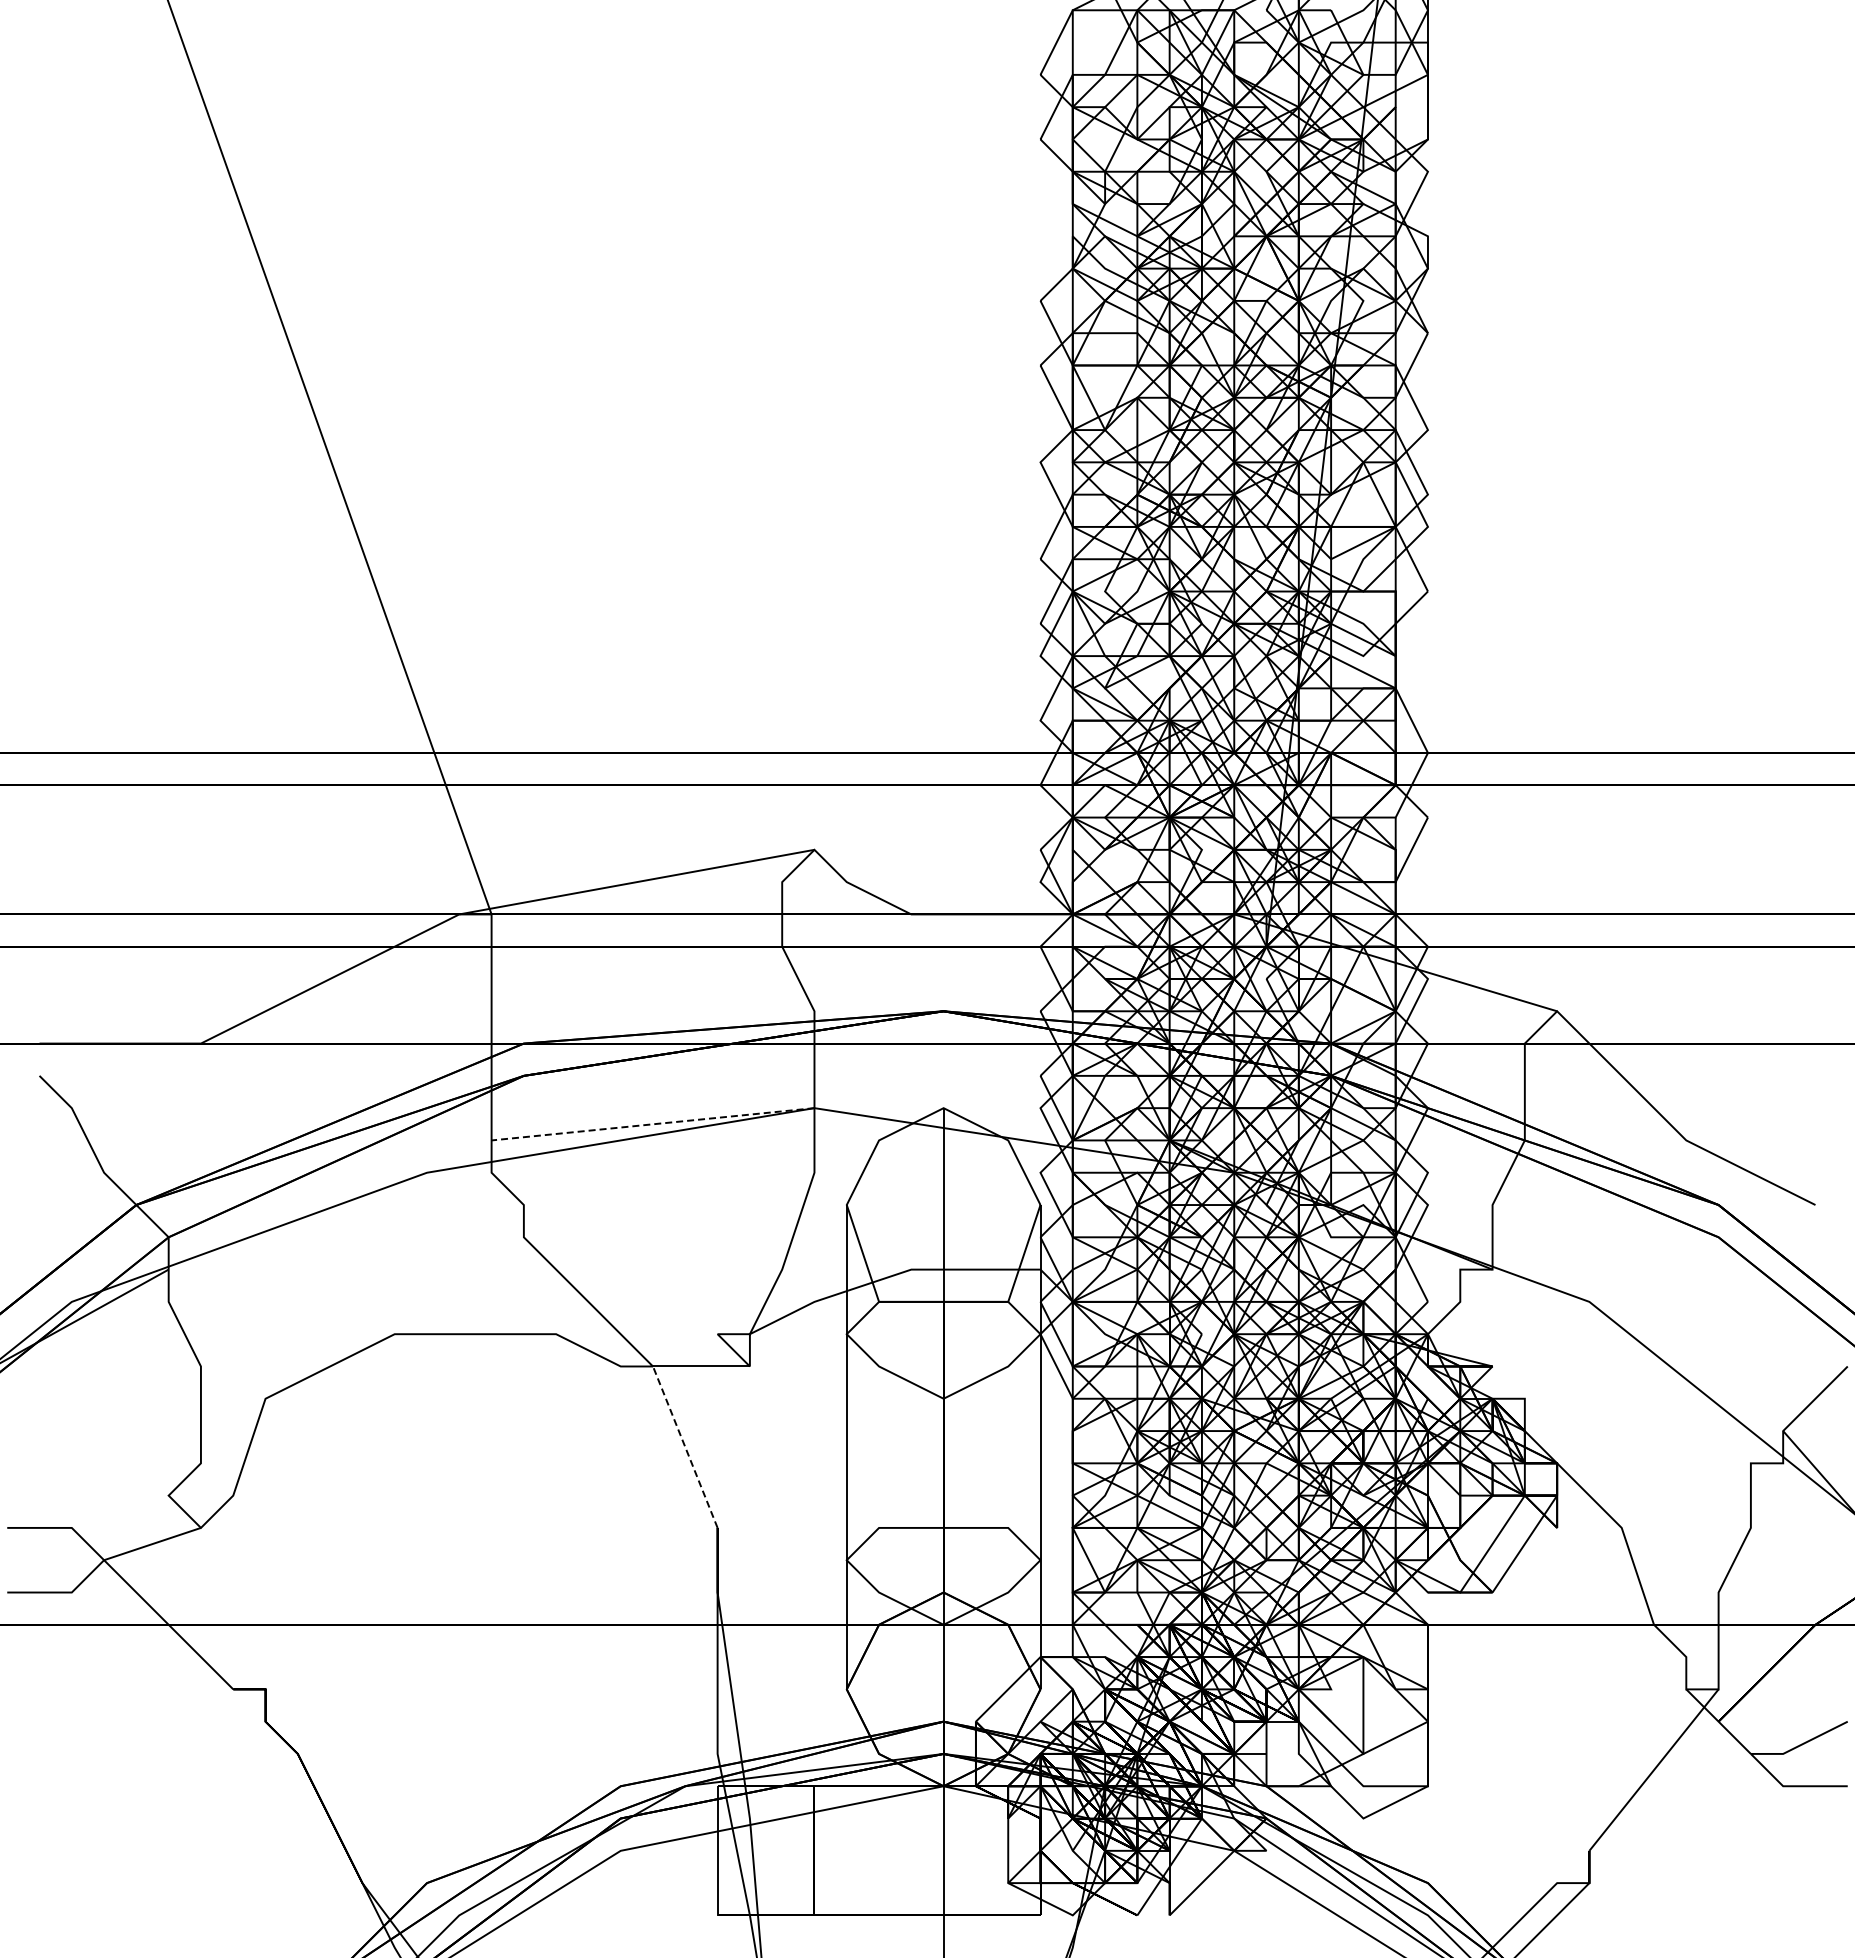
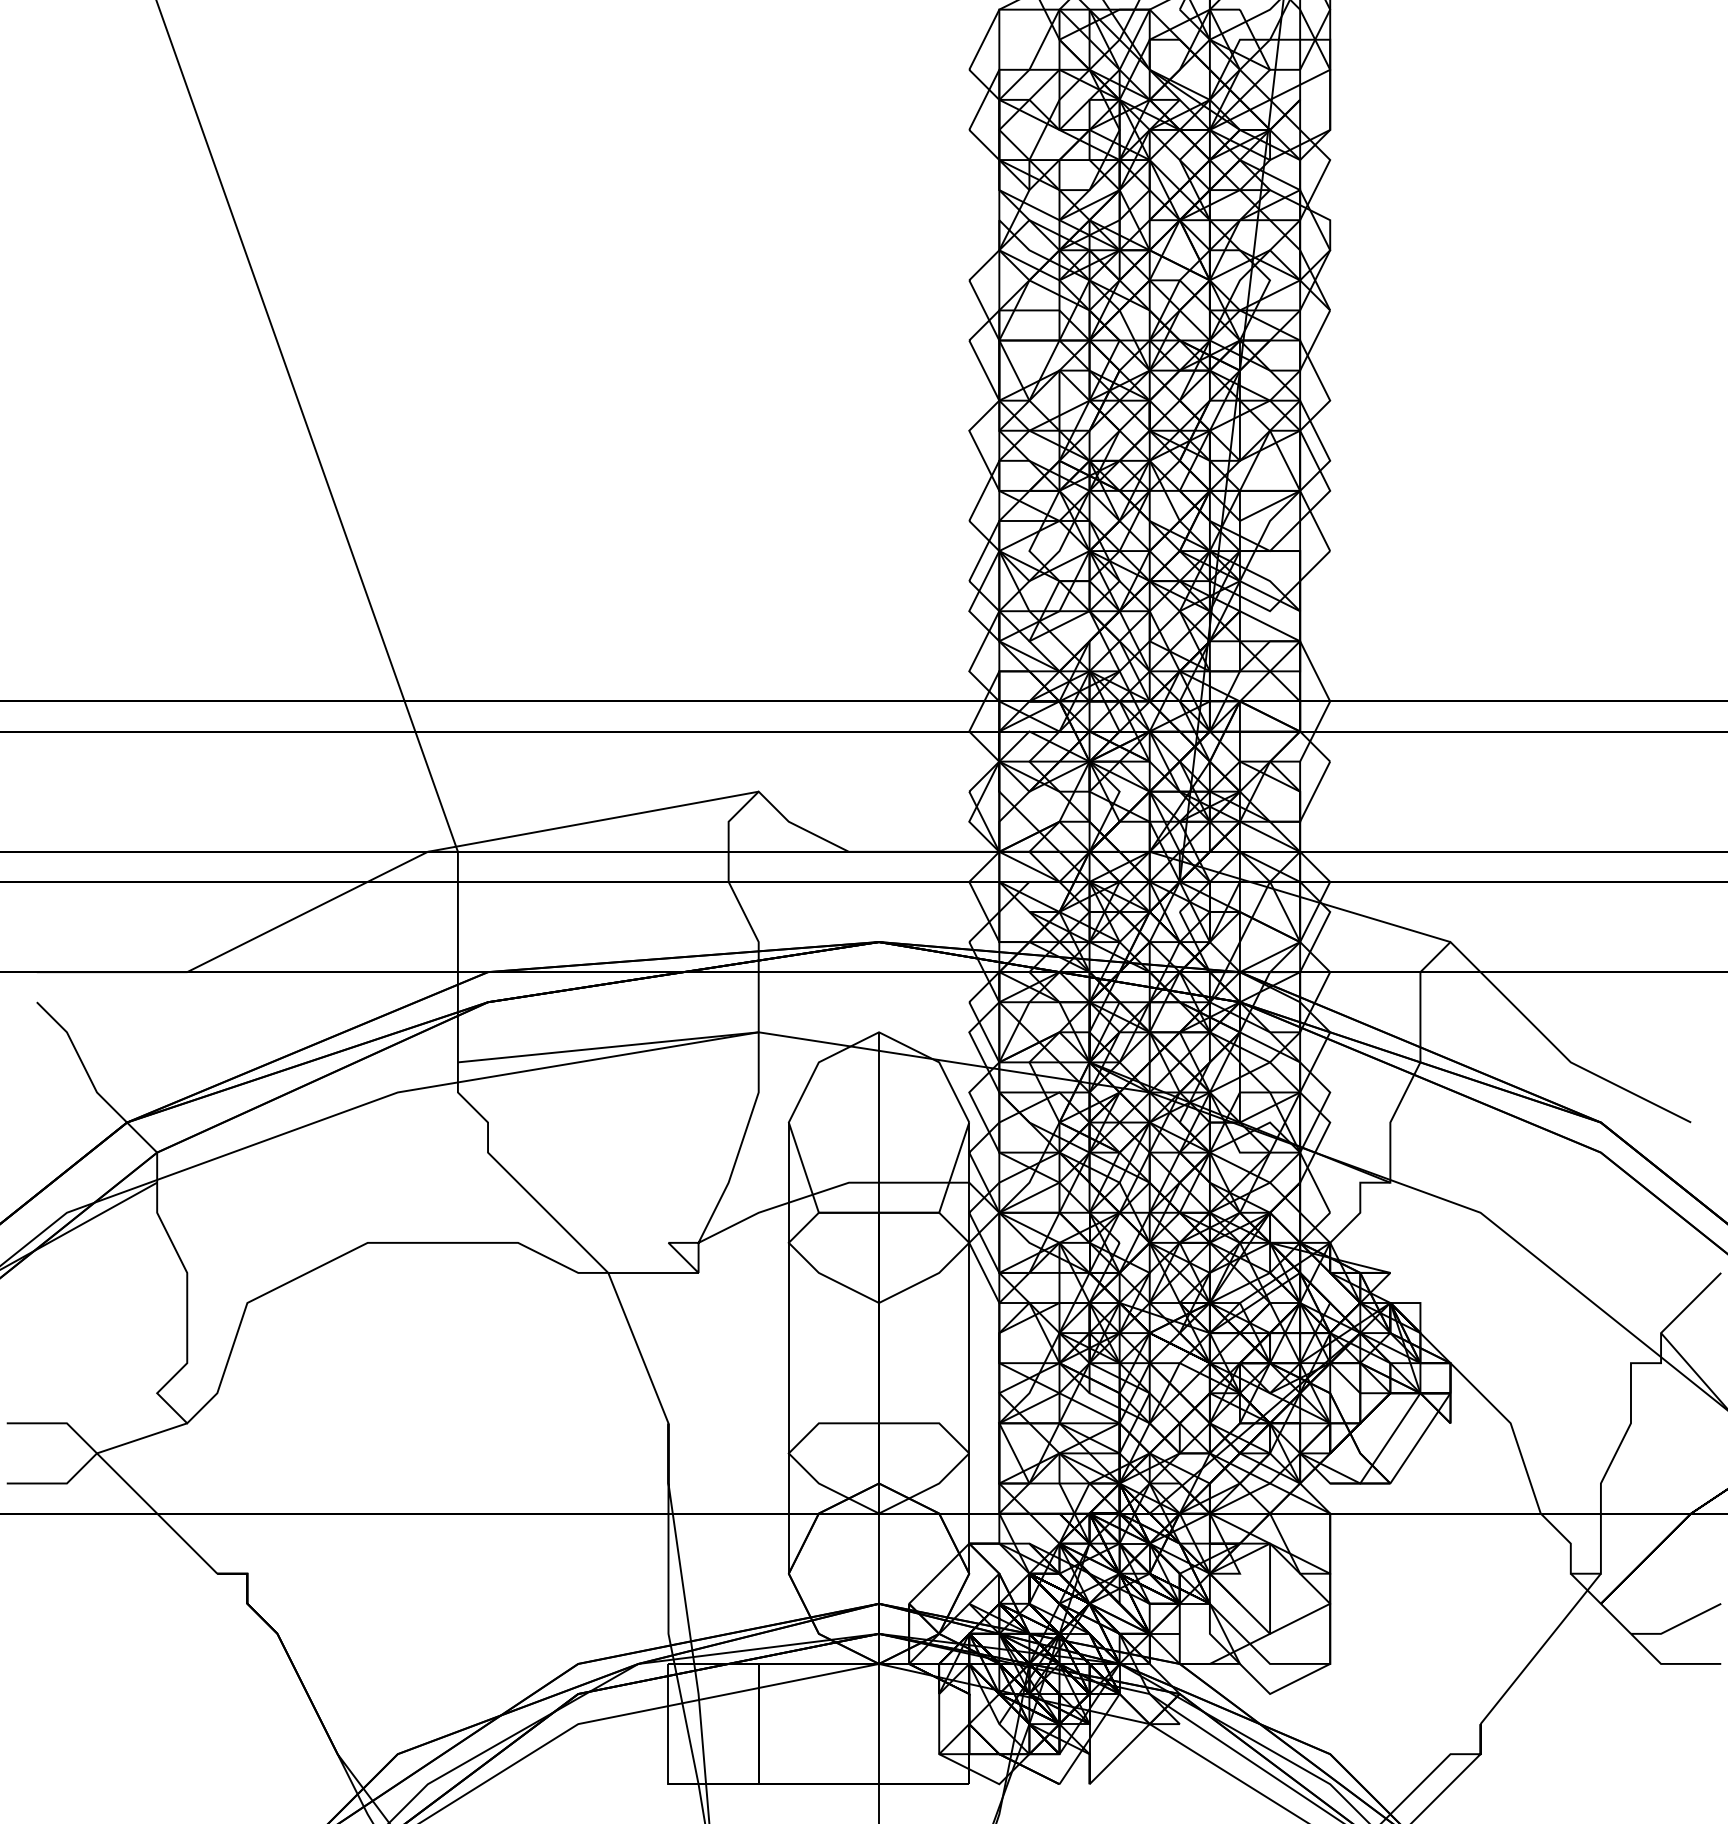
line: (652, 1124) -> (607, 1047), dashed -> solid
line: (685, 1447) -> (638, 1348), dashed -> solid

